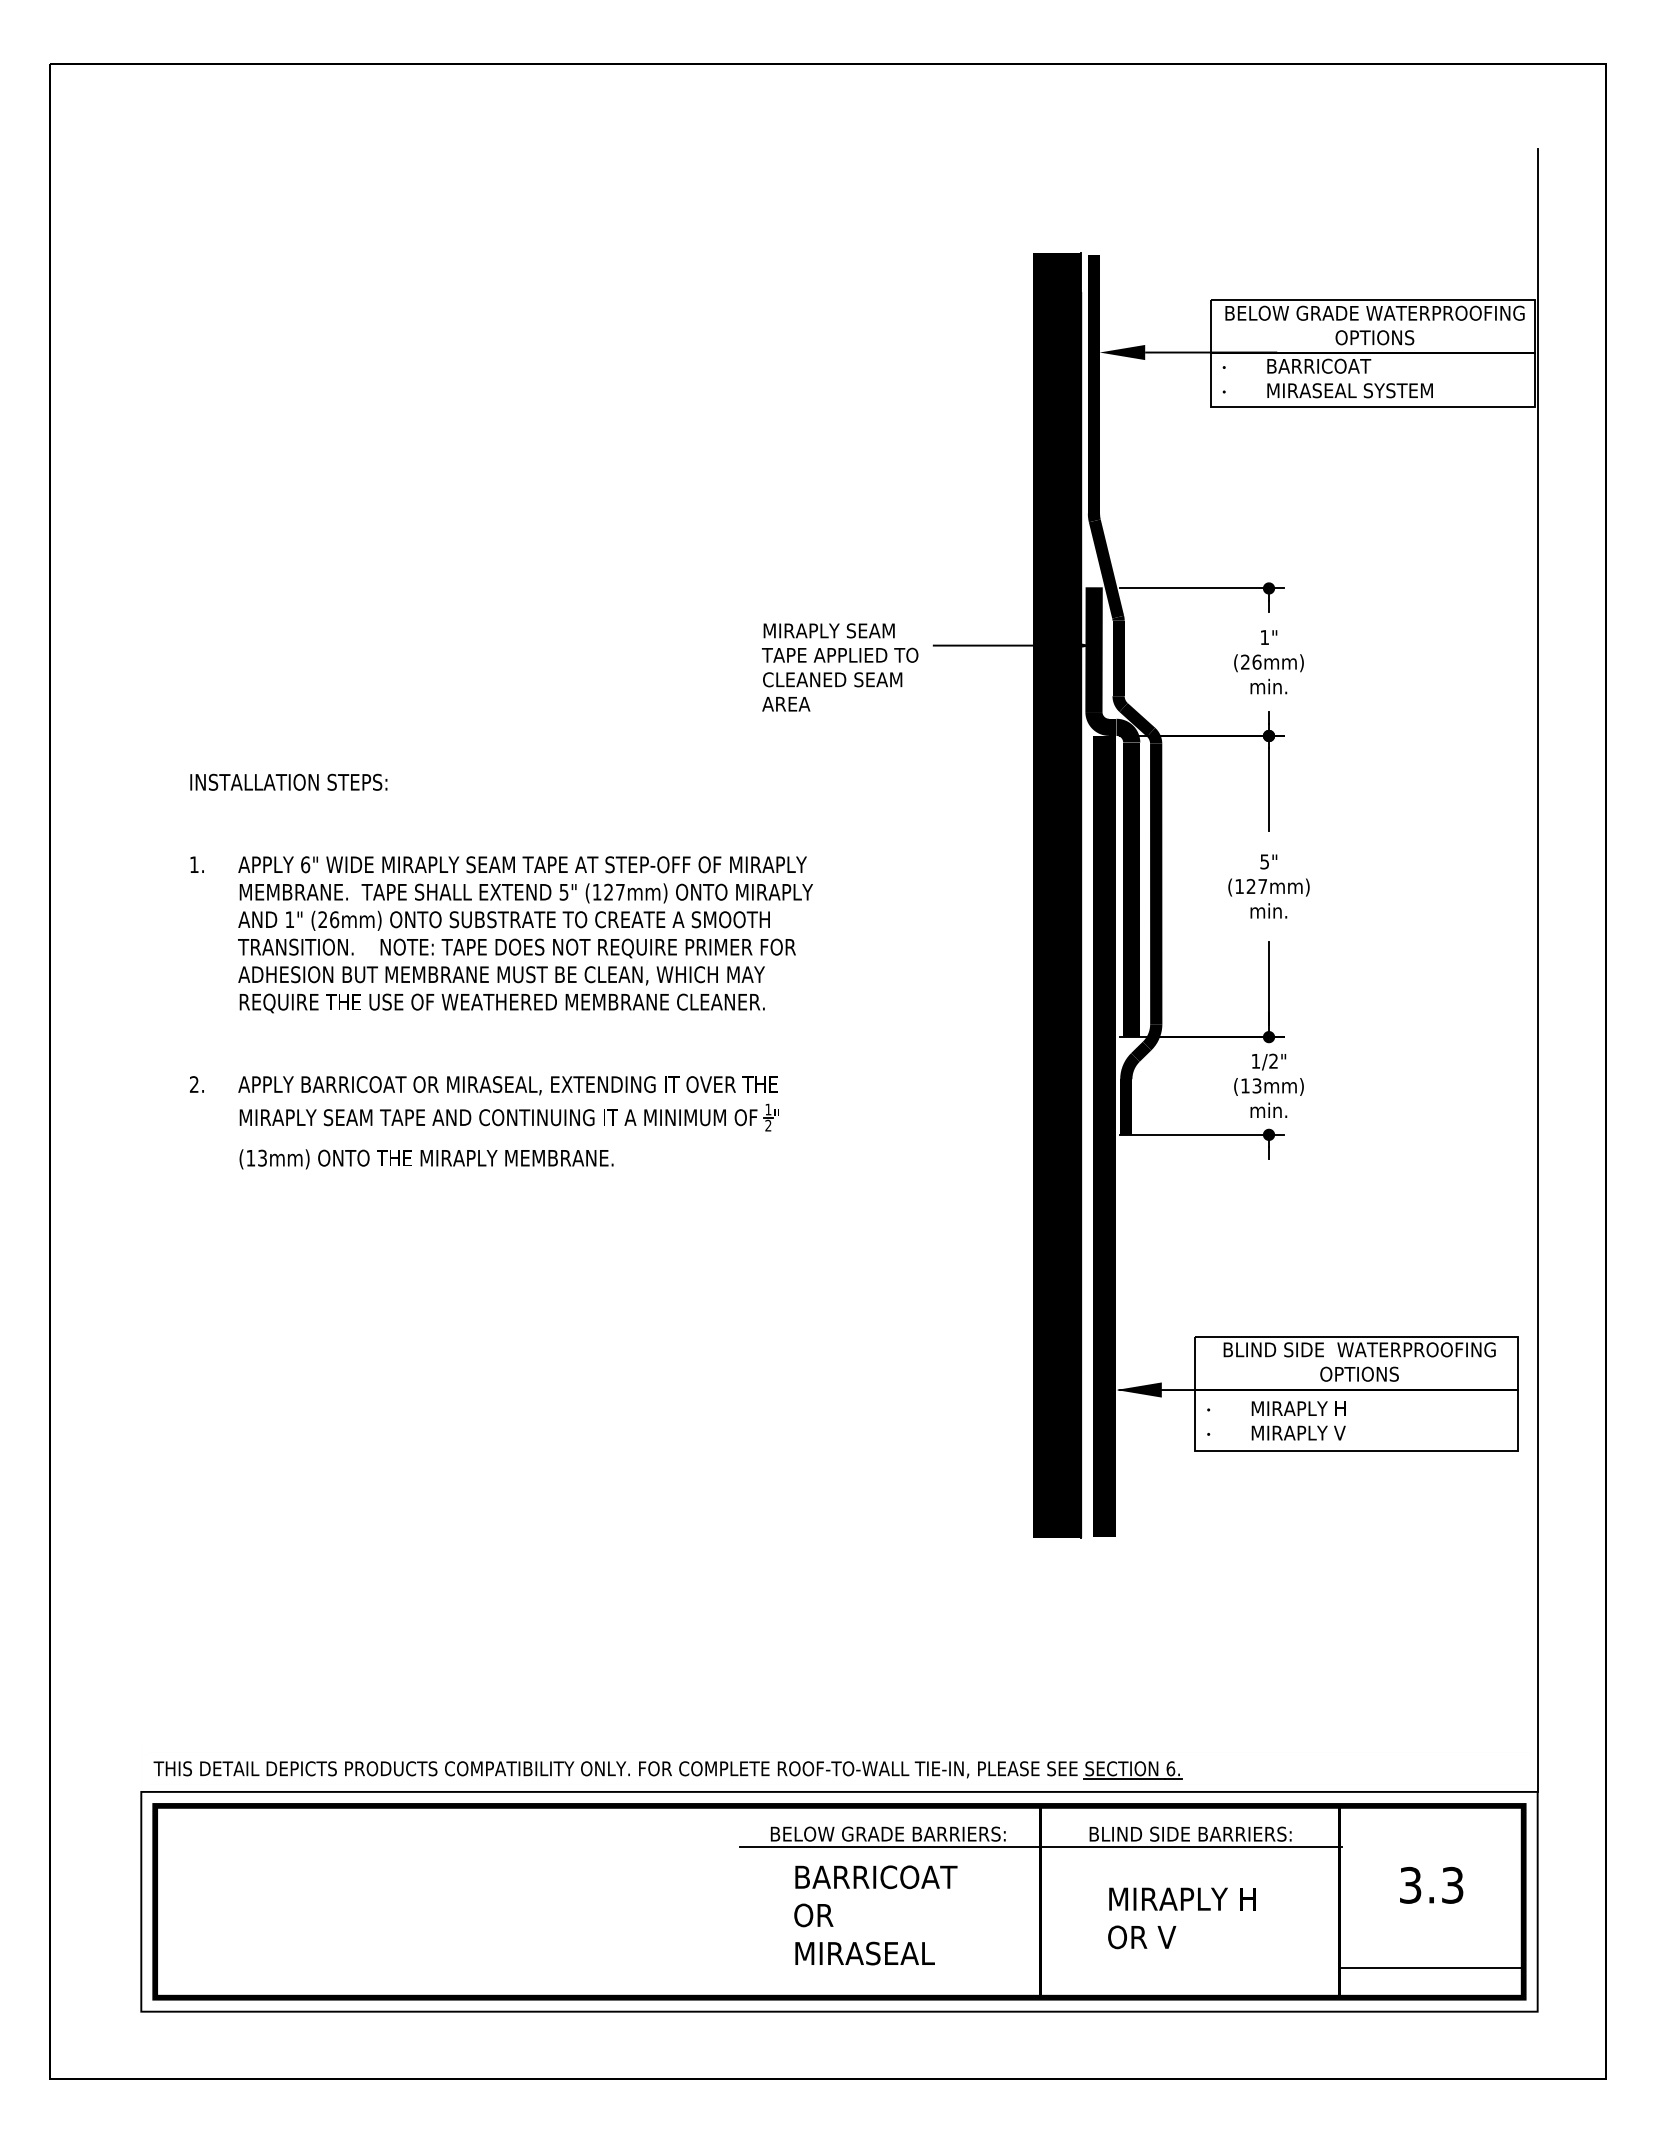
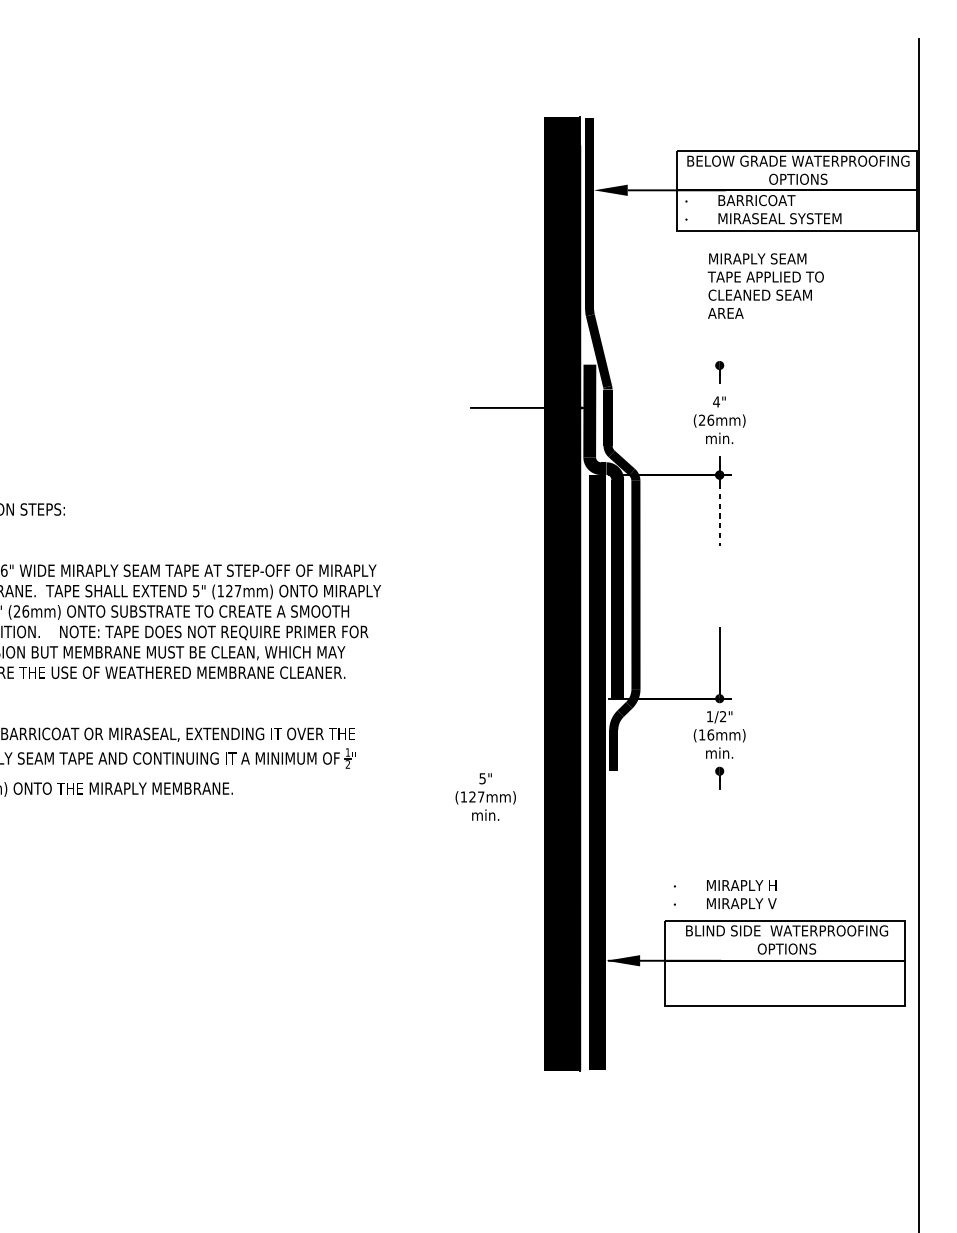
line: (1202, 588) -> (670, 365), removed
text: (1264, 637) -> (716, 401), 1" -> 4"
text: (840, 667) -> (766, 286), moved
line: (1269, 790) -> (720, 515), solid -> dashed
text: (1268, 886) -> (485, 797), moved
text: (1256, 1085) -> (710, 734), (13mm) -> (16mm)
line: (1202, 1134) -> (670, 771), removed
text: (1276, 1420) -> (725, 894), moved

